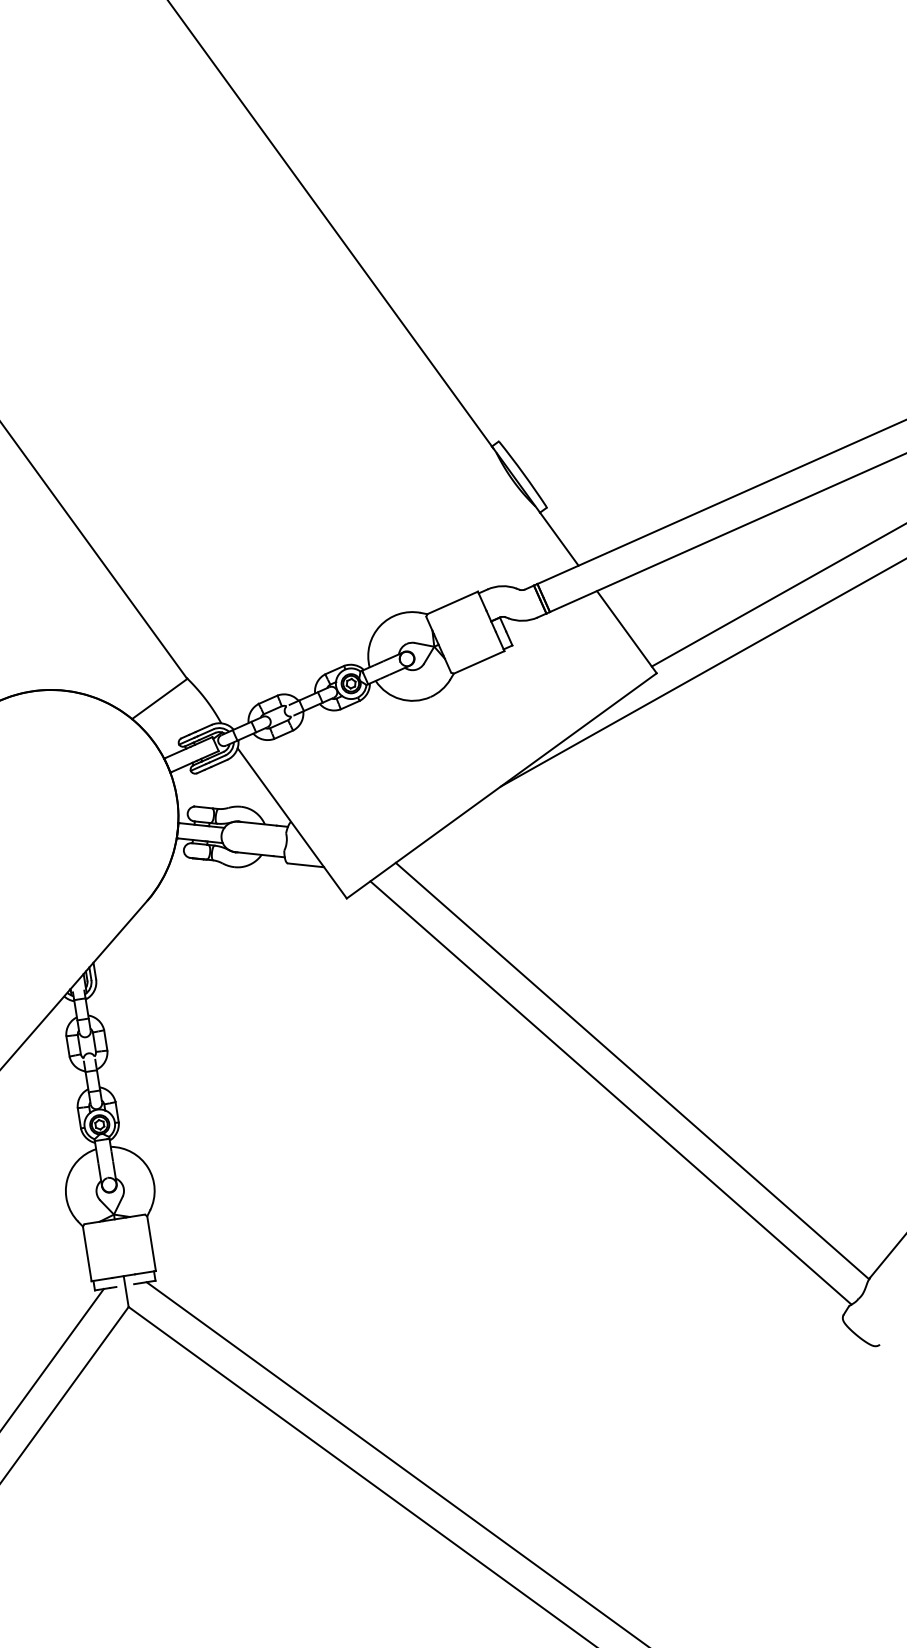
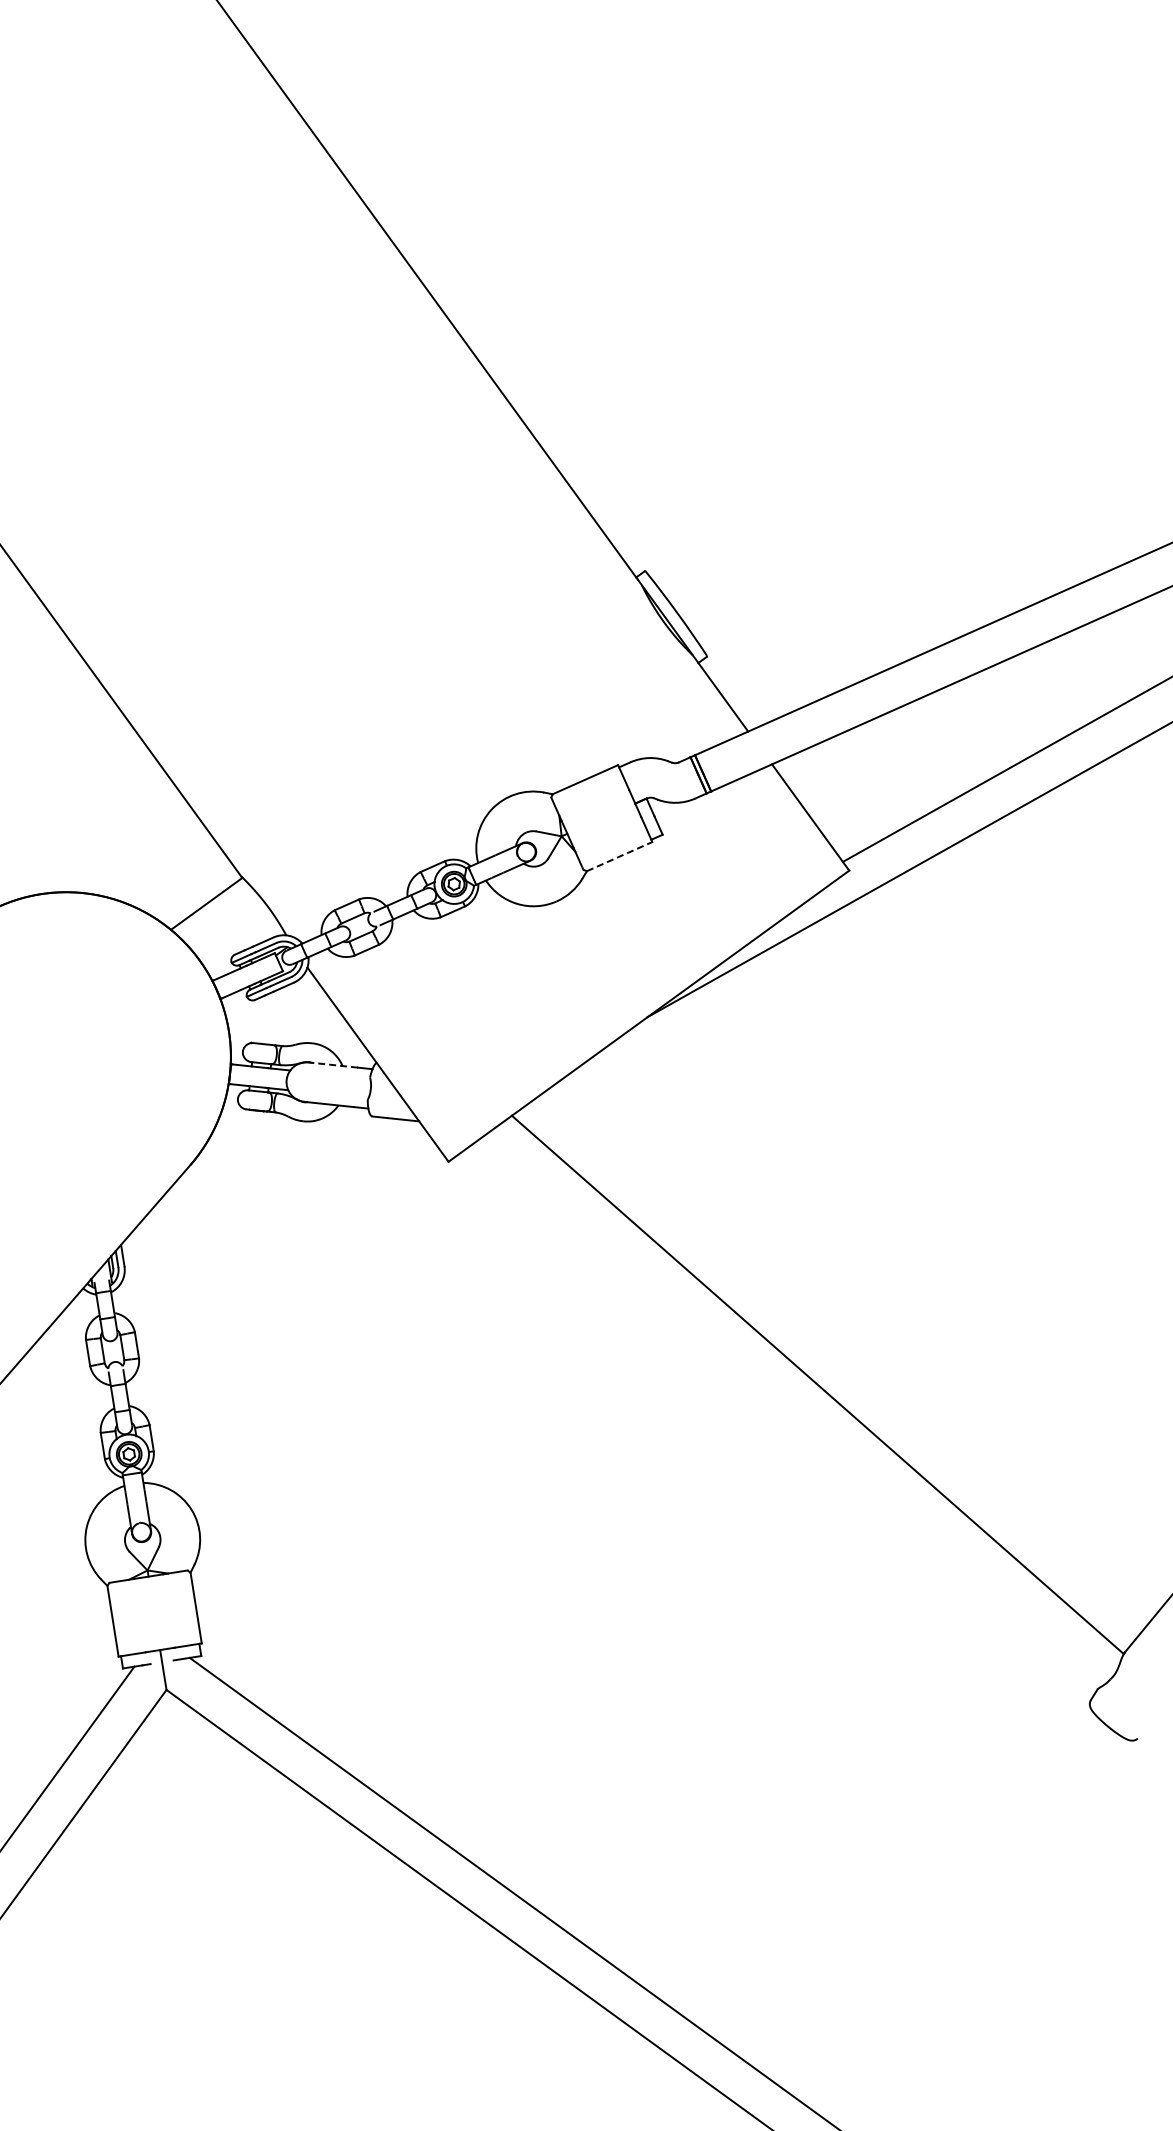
line: (479, 662) -> (619, 856), solid -> dashed
line: (257, 824) -> (333, 1065), solid -> dashed
line: (611, 1092) -> (790, 1412), removed

